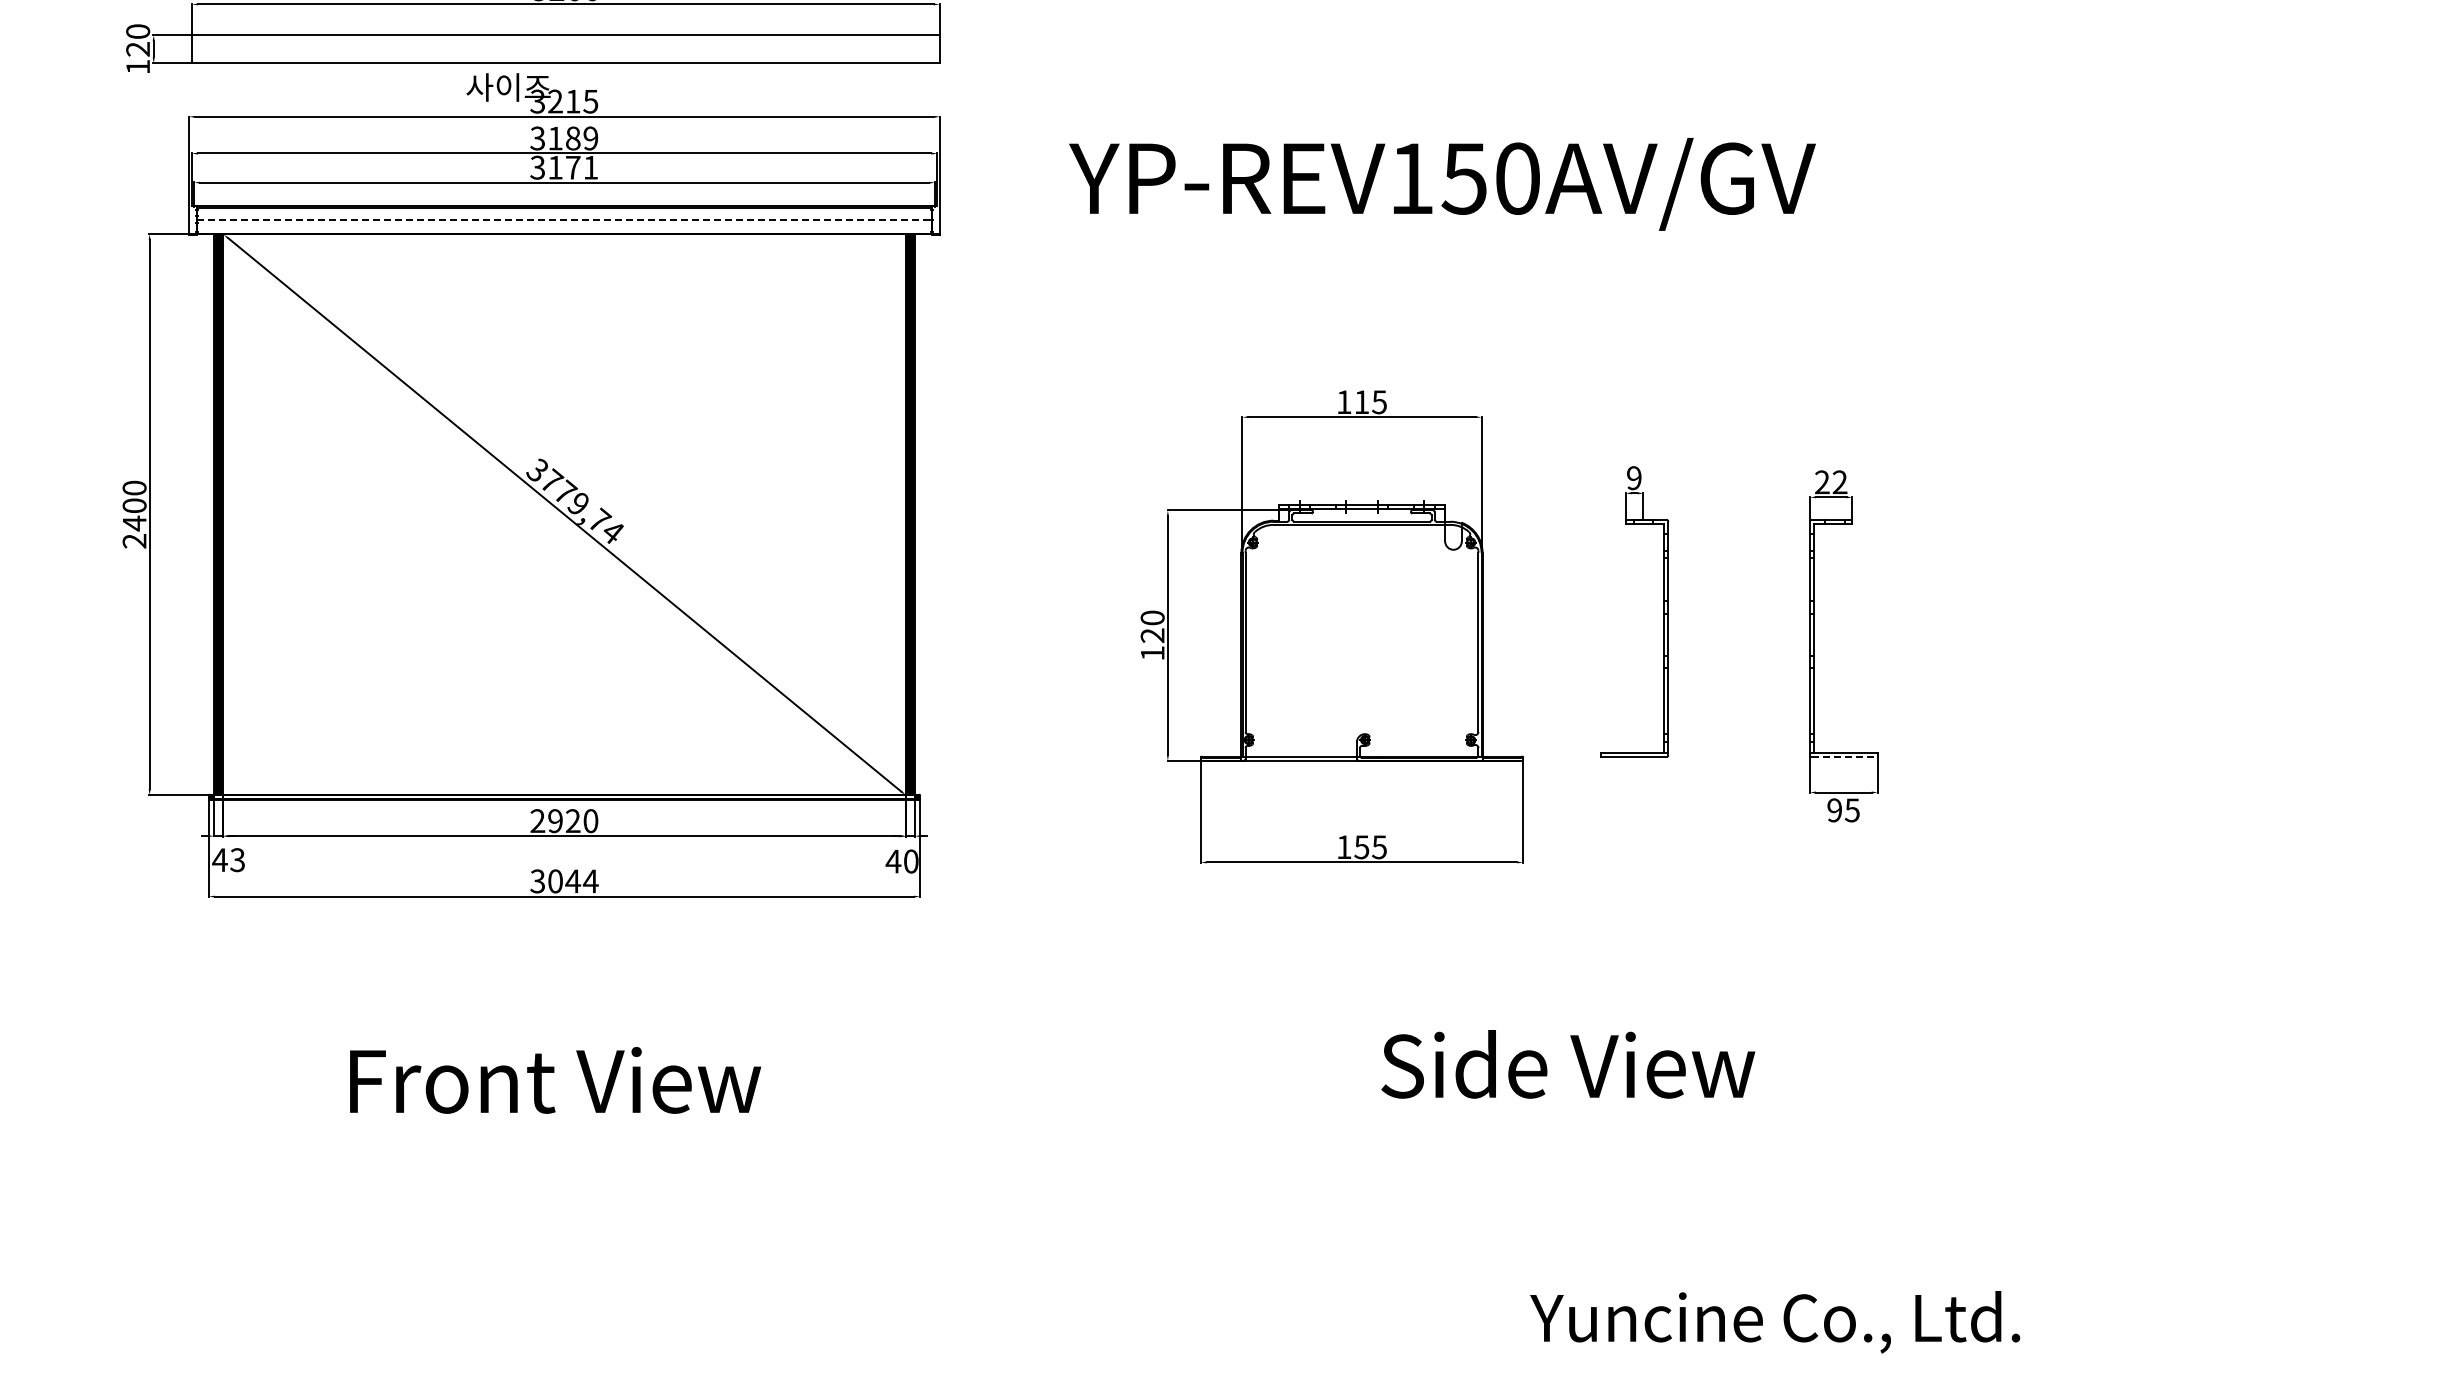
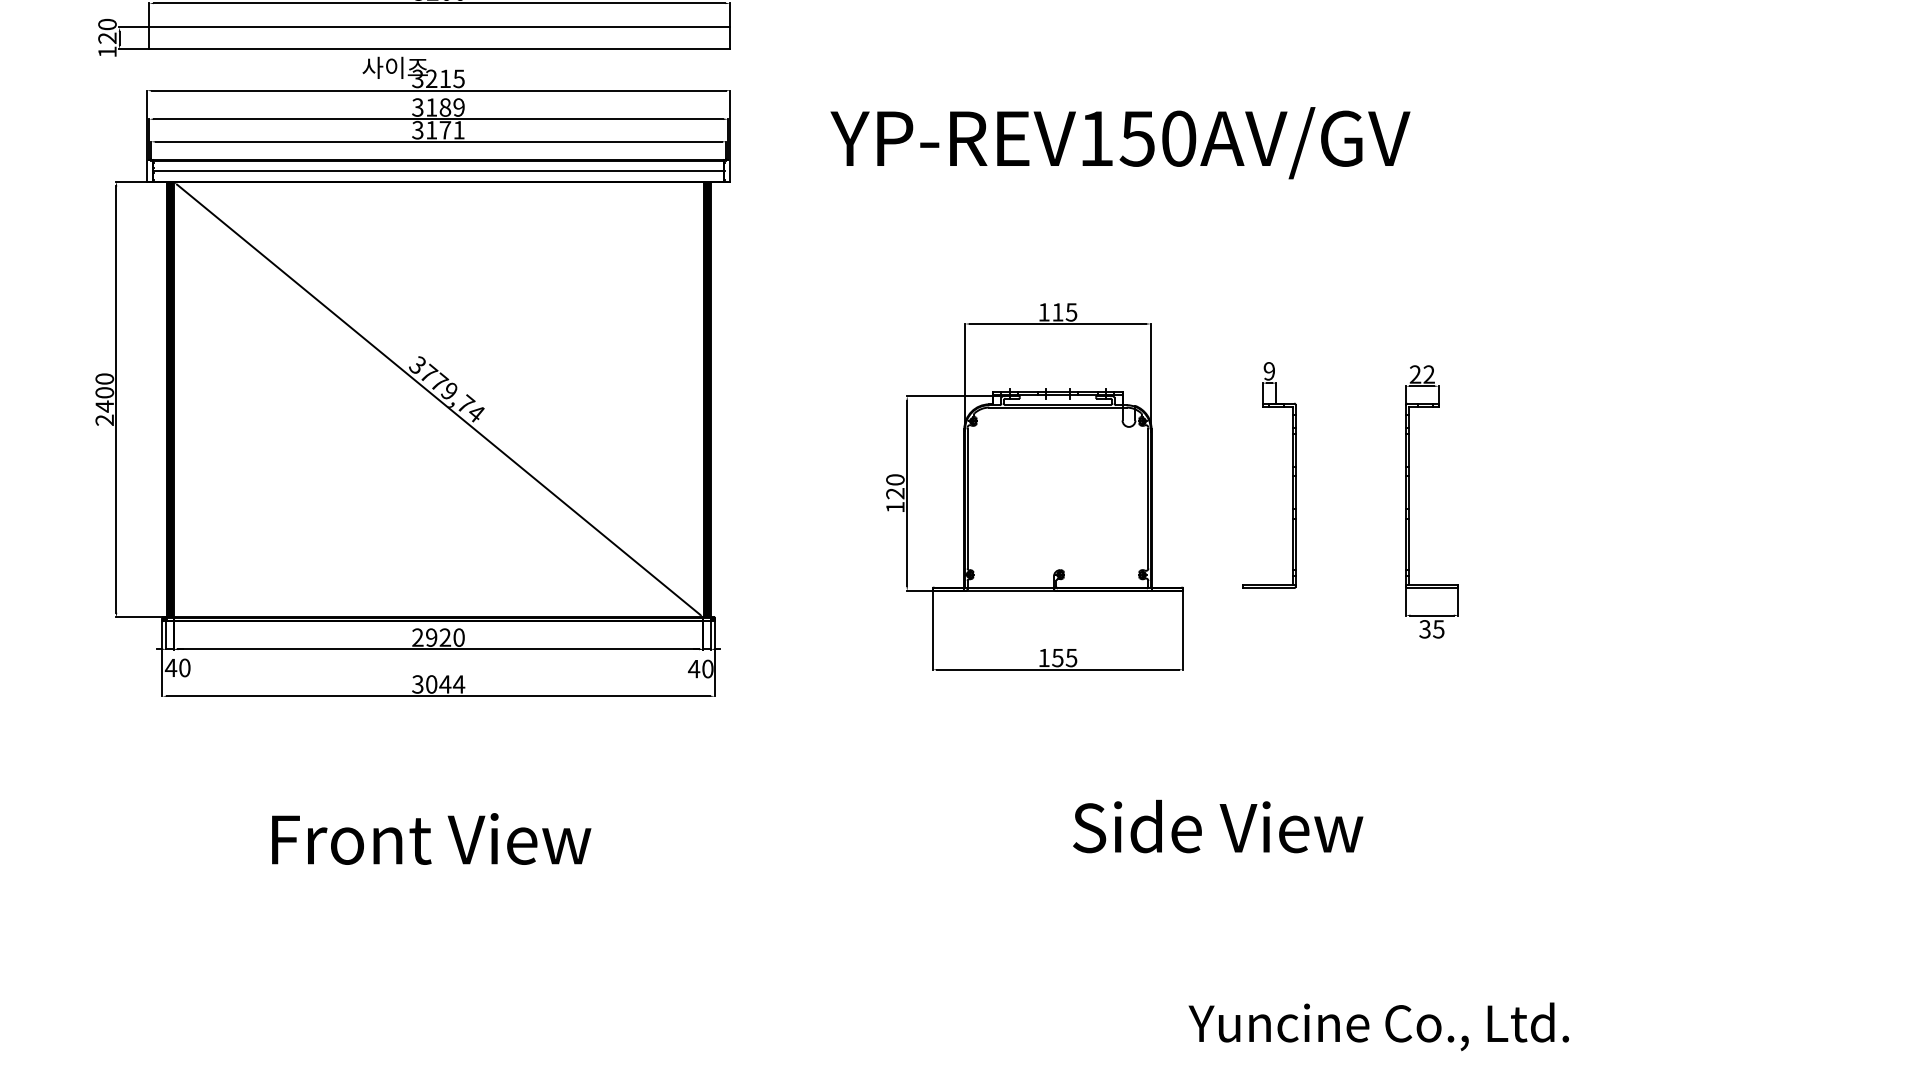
line: (565, 219) -> (439, 170), dashed -> solid
line: (1844, 757) -> (1432, 588), dashed -> solid
text: (1834, 810) -> (1424, 629), 95 -> 35
text: (237, 860) -> (184, 668), 43 -> 40

